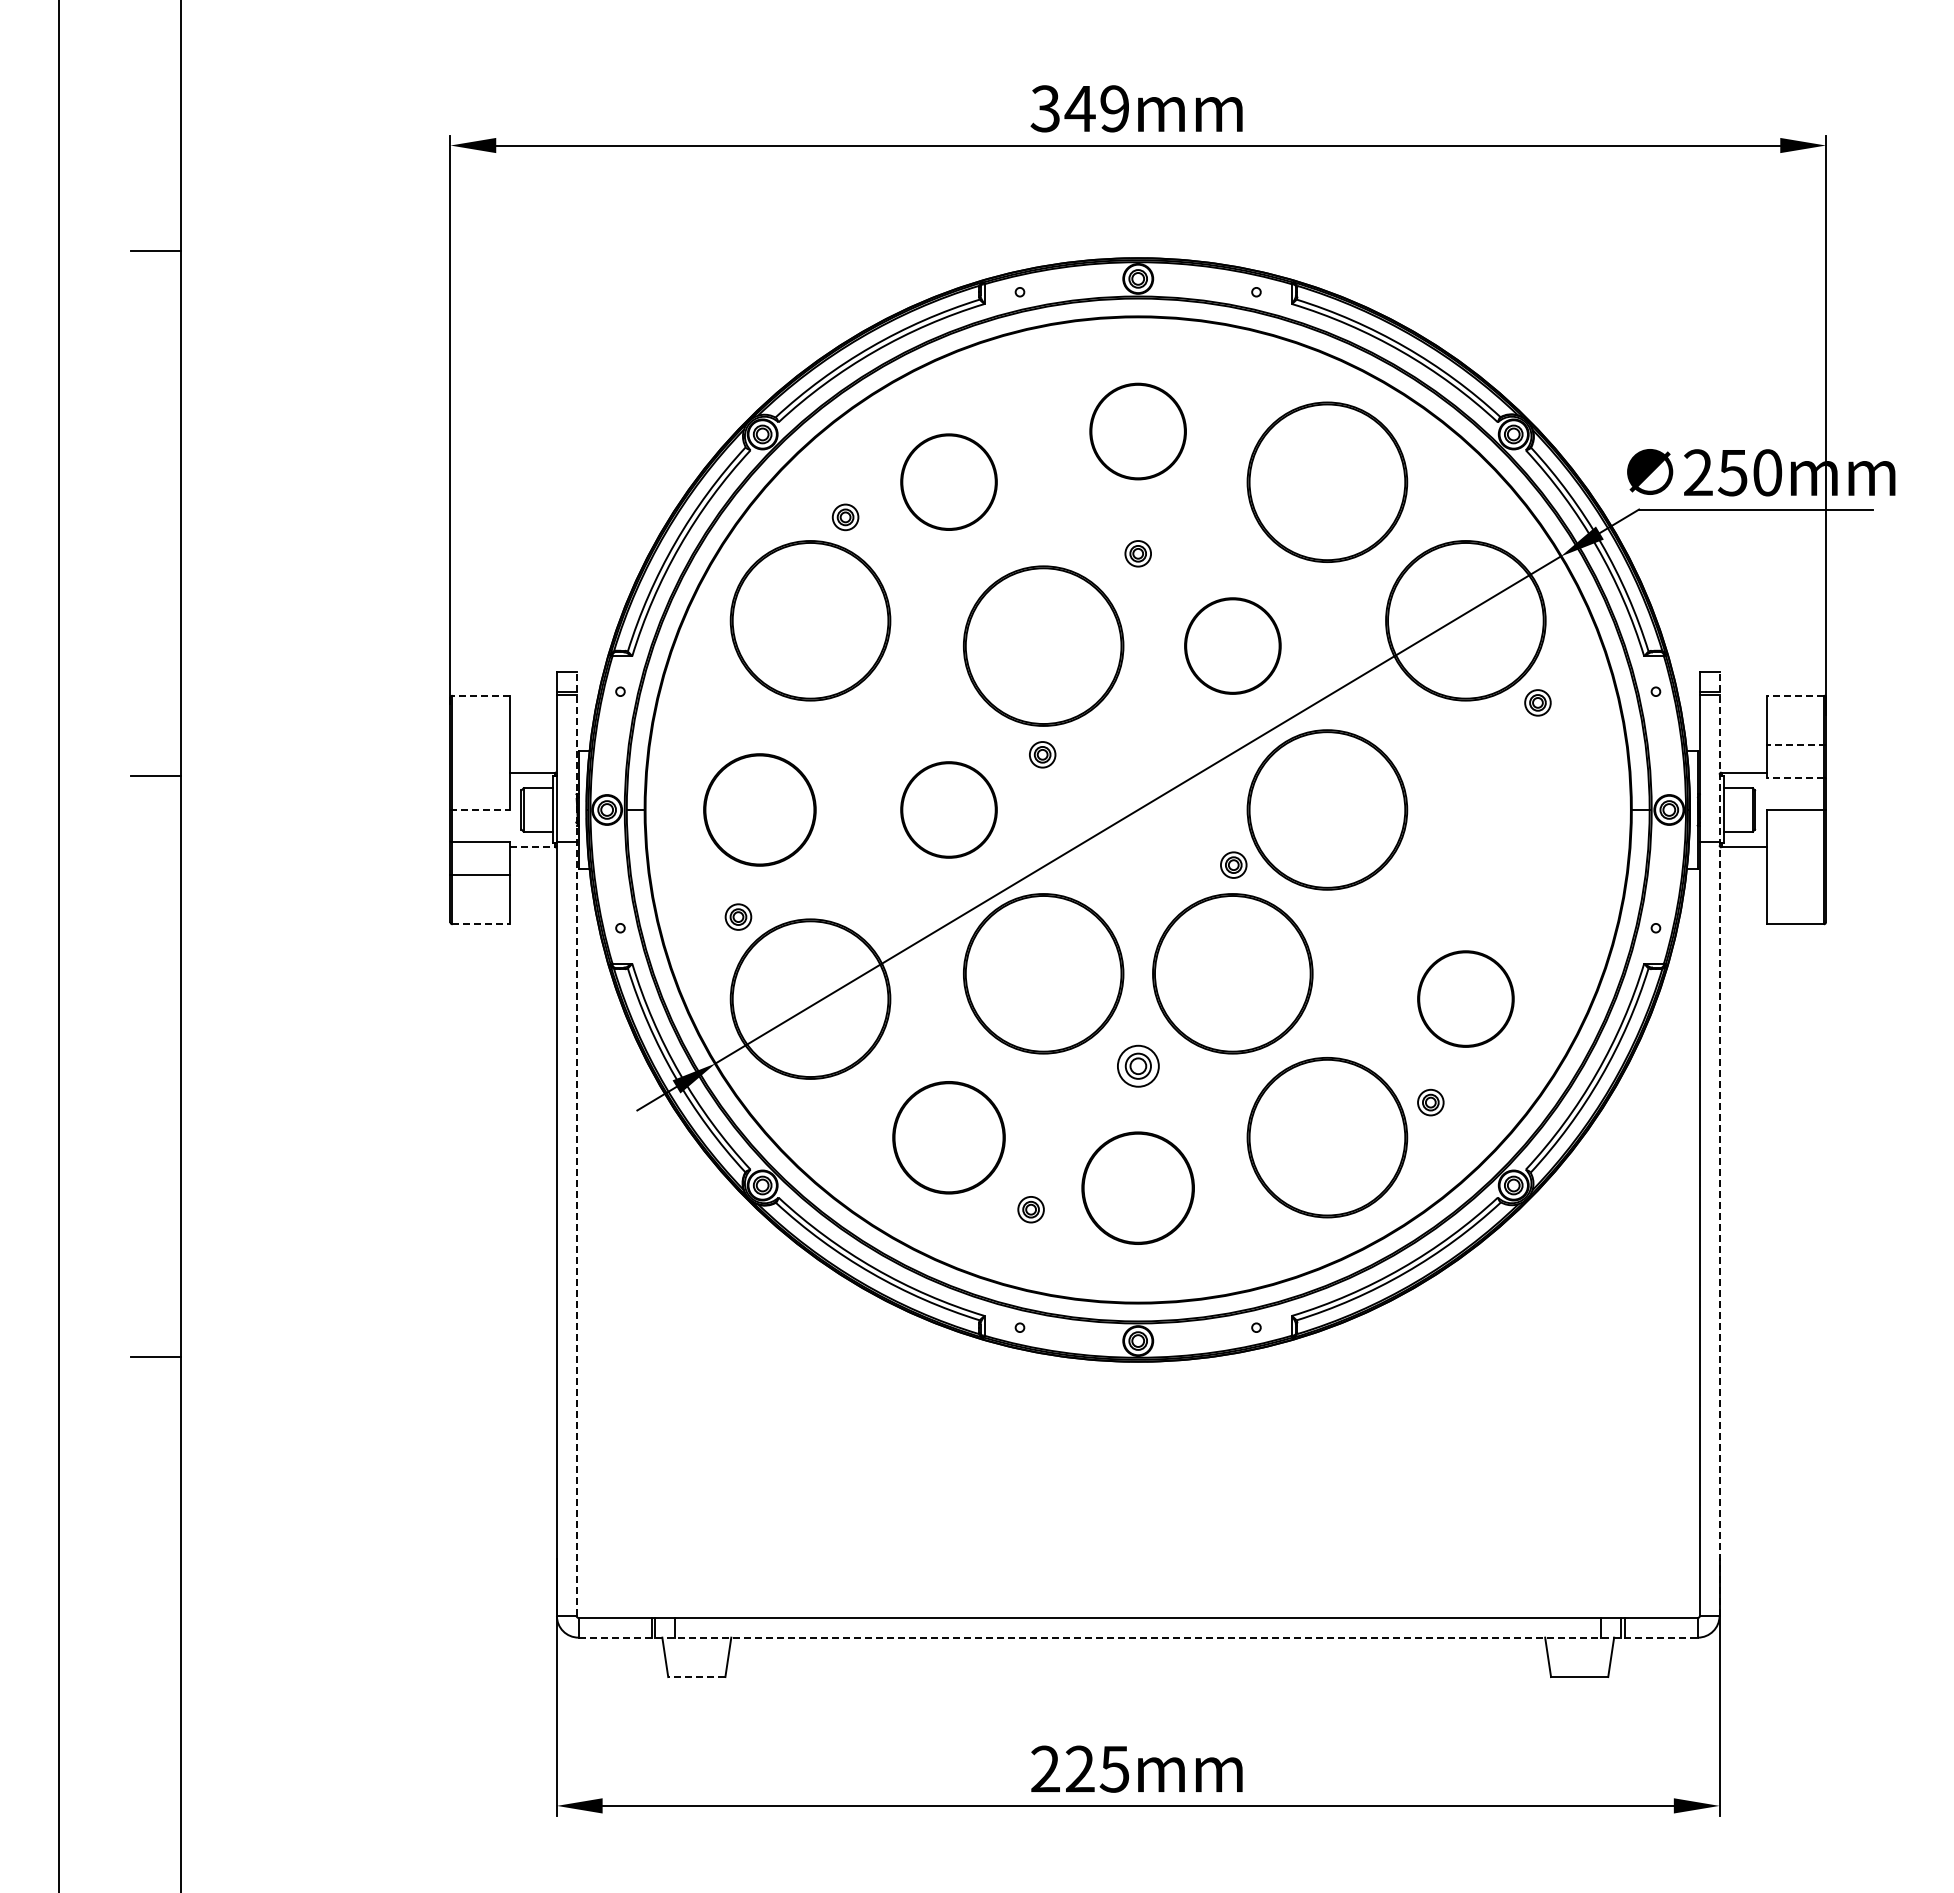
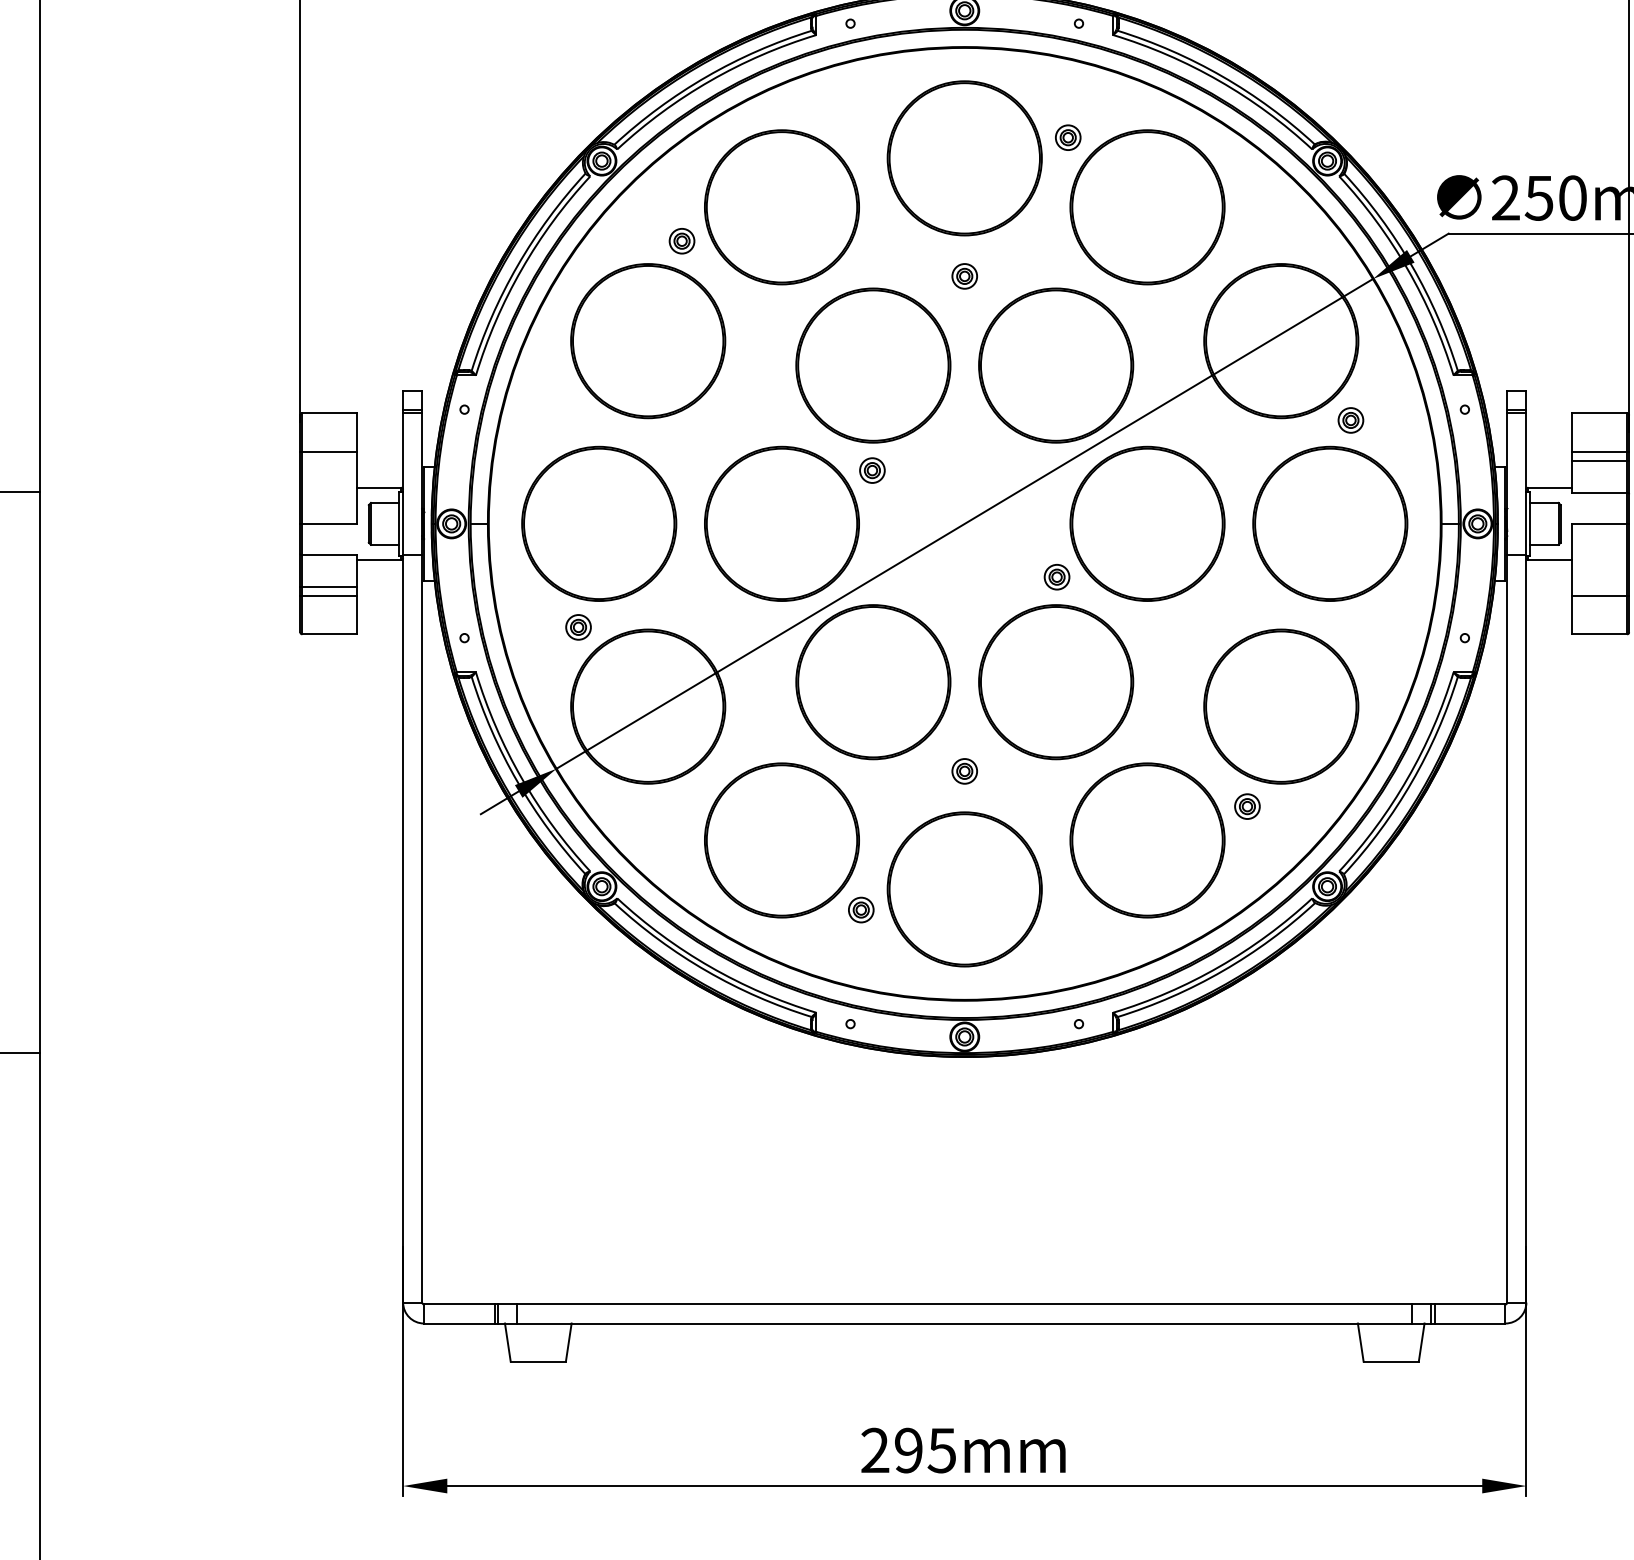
part: (1244, 409) -> (1067, 136), added
part: (1137, 431) -> (964, 158), size x1.67
part: (948, 481) -> (781, 206), size x1.67
part: (1232, 645) -> (1055, 364), size x1.67
line: (481, 695) -> (330, 413), dashed -> solid
line: (1795, 695) -> (1599, 413), dashed -> solid
line: (479, 735) -> (328, 451), added
line: (1795, 735) -> (1599, 451), added
line: (1796, 745) -> (1600, 461), dashed -> solid
line: (1795, 777) -> (1599, 492), dashed -> solid
line: (480, 809) -> (329, 523), dashed -> solid
part: (759, 809) -> (598, 523), size x1.43
part: (948, 809) -> (781, 523), size x1.67
part: (1516, 809) -> (1330, 523), added
line: (532, 847) -> (379, 560), dashed -> solid
line: (479, 884) -> (328, 595), added
line: (1795, 884) -> (1599, 595), added
line: (481, 924) -> (330, 634), dashed -> solid
part: (1465, 998) -> (1280, 706), size x1.67
part: (1137, 1065) -> (964, 770), size x0.62
part: (948, 1137) -> (781, 840), size x1.43
line: (576, 1144) -> (422, 847), dashed -> solid
line: (1719, 1144) -> (1526, 847), dashed -> solid
part: (1137, 1187) -> (964, 888), size x1.43
line: (1138, 1637) -> (965, 1323), dashed -> solid
line: (696, 1677) -> (538, 1362), dashed -> solid
text: (1079, 1769) -> (908, 1450), 225mm -> 295mm

